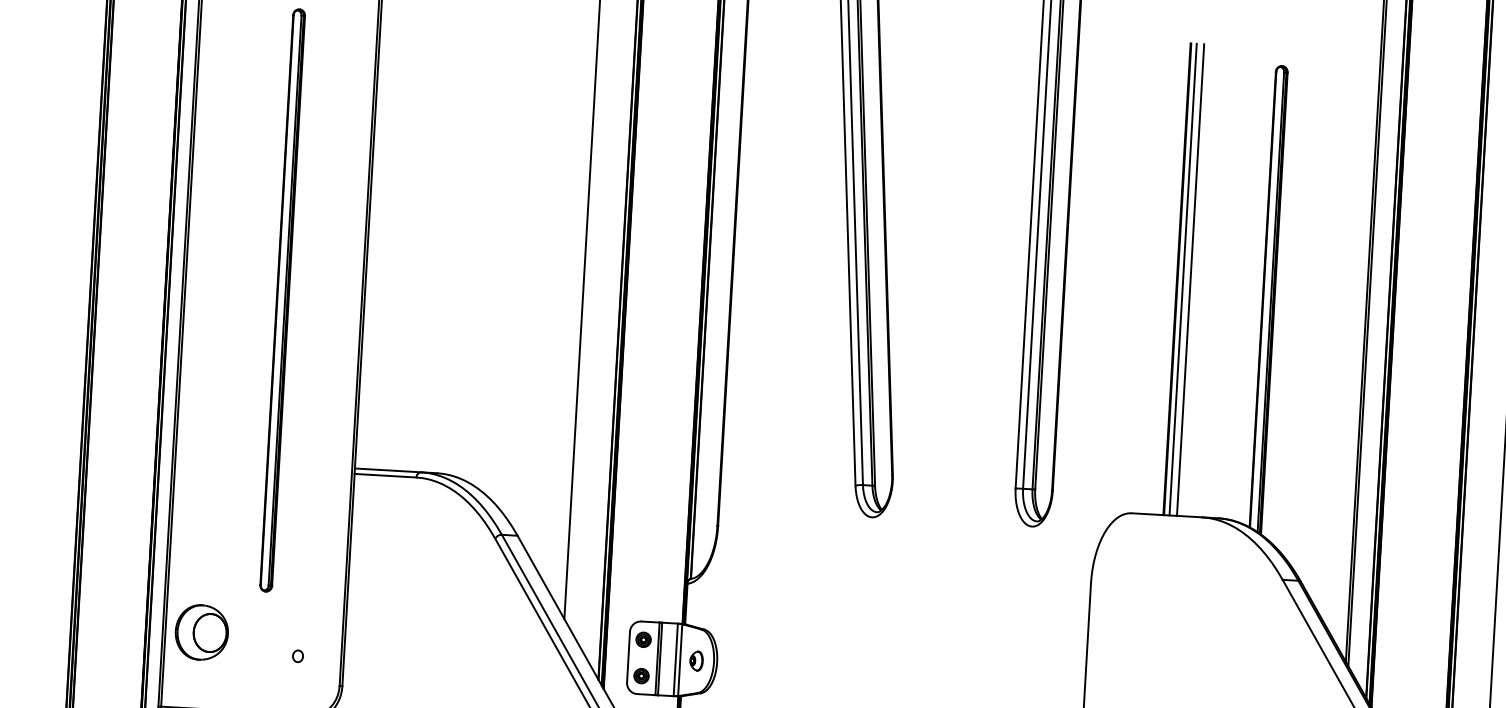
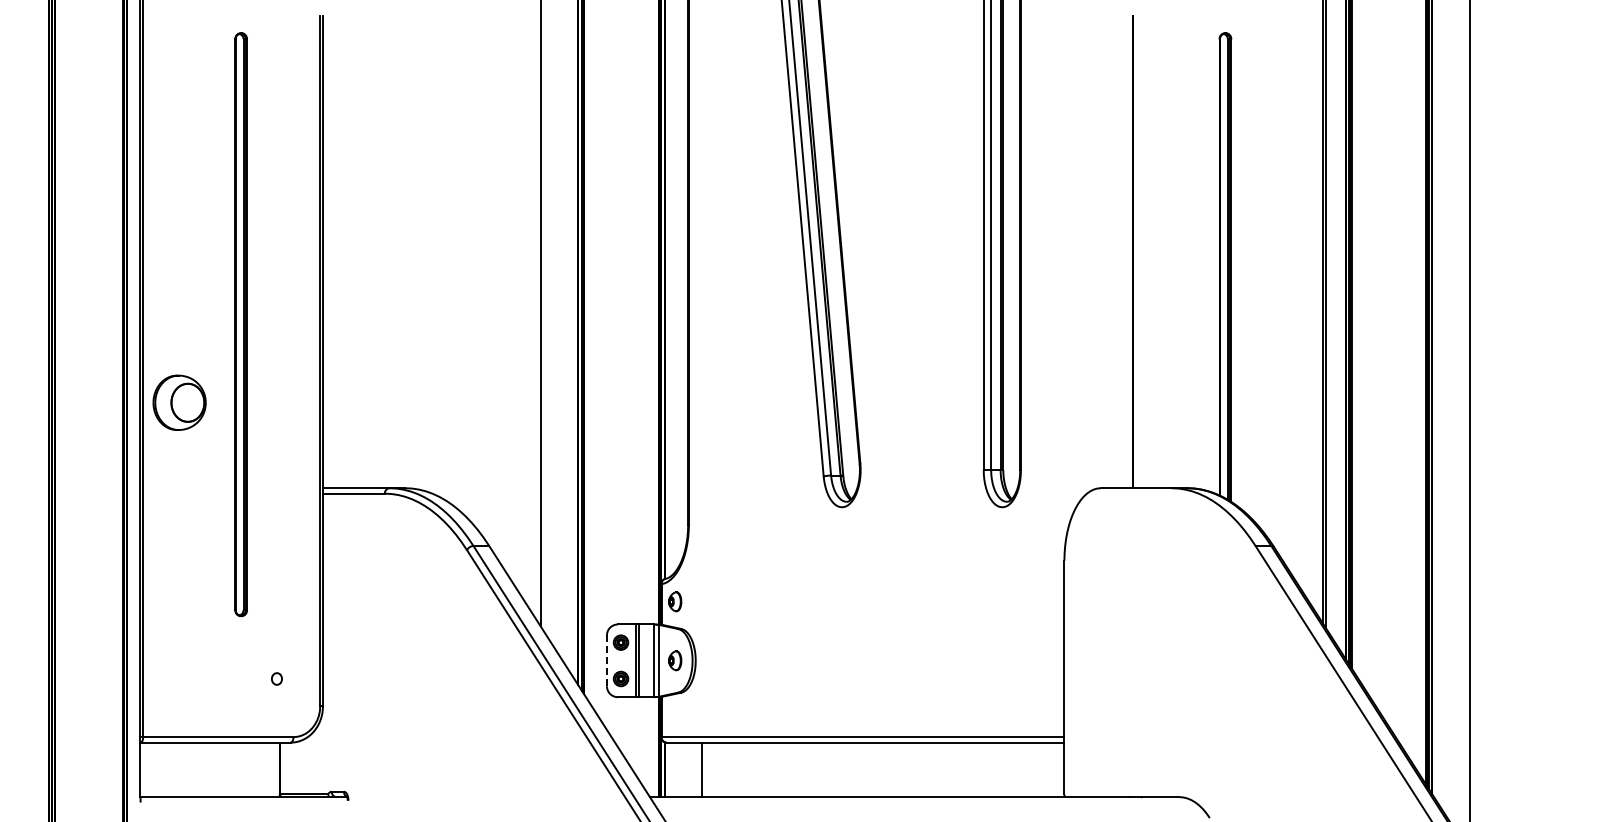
line: (1182, 279) -> (1138, 251), removed
line: (1190, 279) -> (1146, 251), removed
part: (700, 601) -> (675, 601), added
part: (201, 632) -> (179, 402), moved
line: (628, 657) -> (606, 661), solid -> dashed

